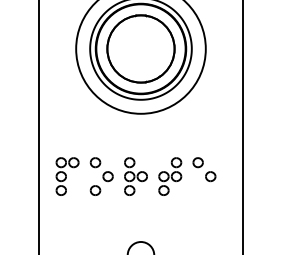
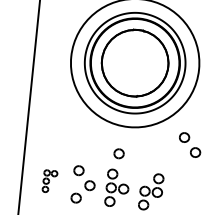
part: (133, 141) -> (118, 153), added
part: (204, 169) -> (190, 144), moved
part: (67, 176) -> (49, 181), size x0.6

